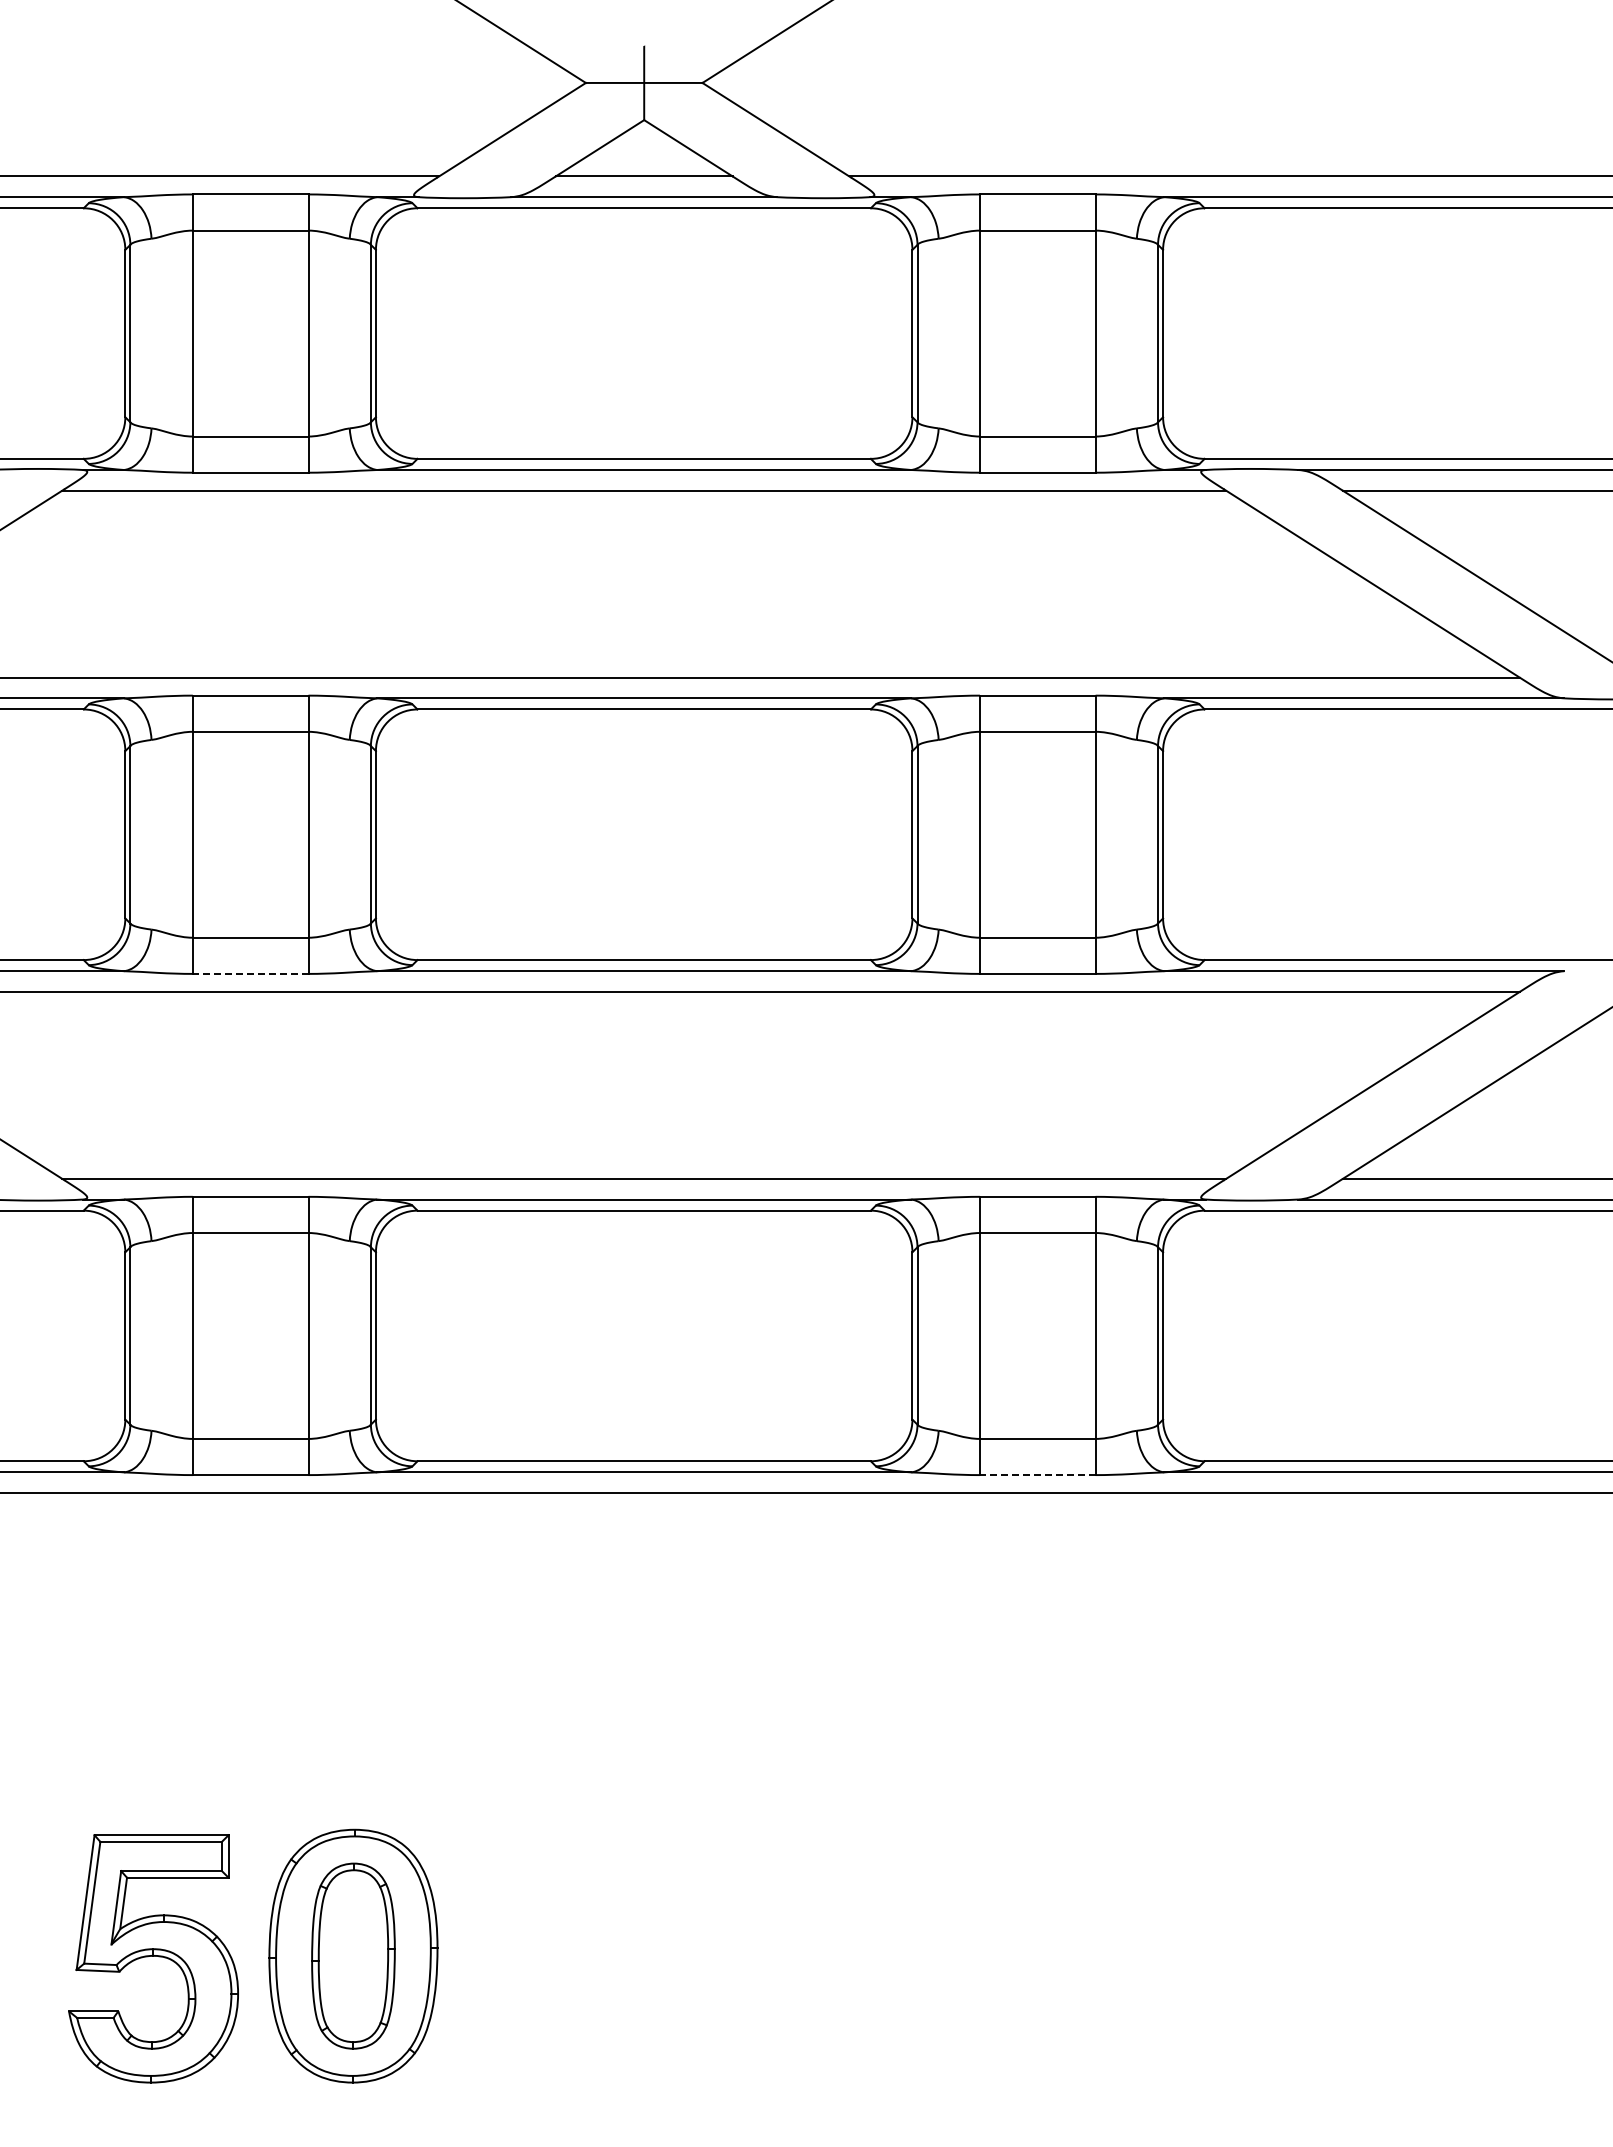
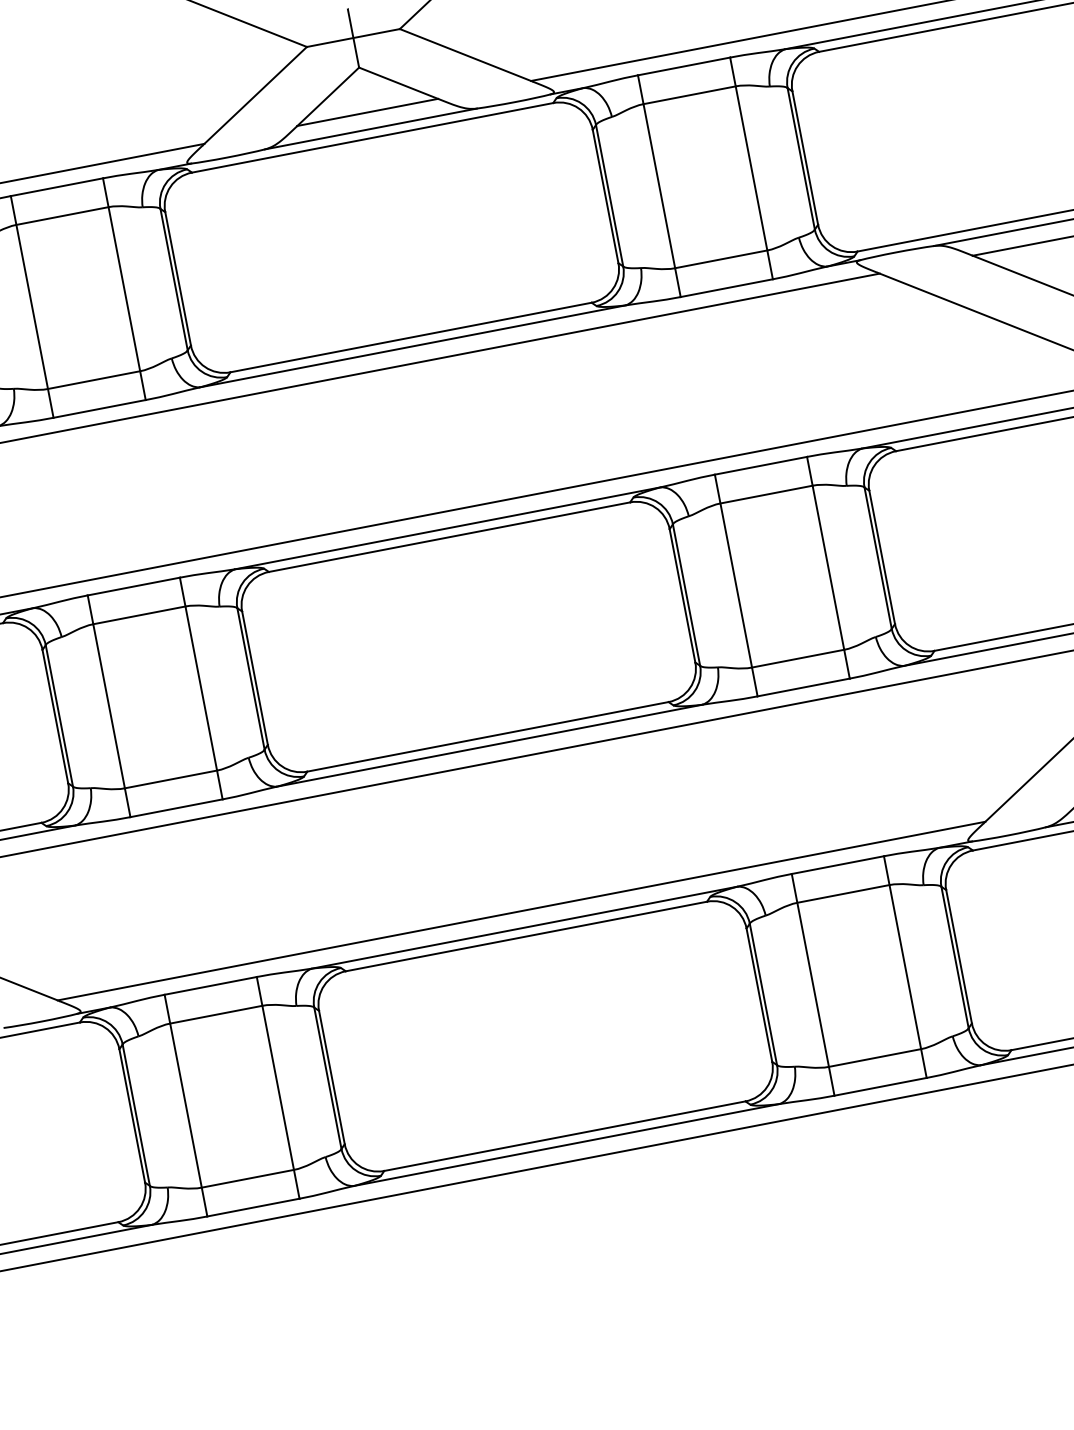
line: (250, 973) -> (176, 807), dashed -> solid
line: (1037, 1475) -> (880, 1087), dashed -> solid

